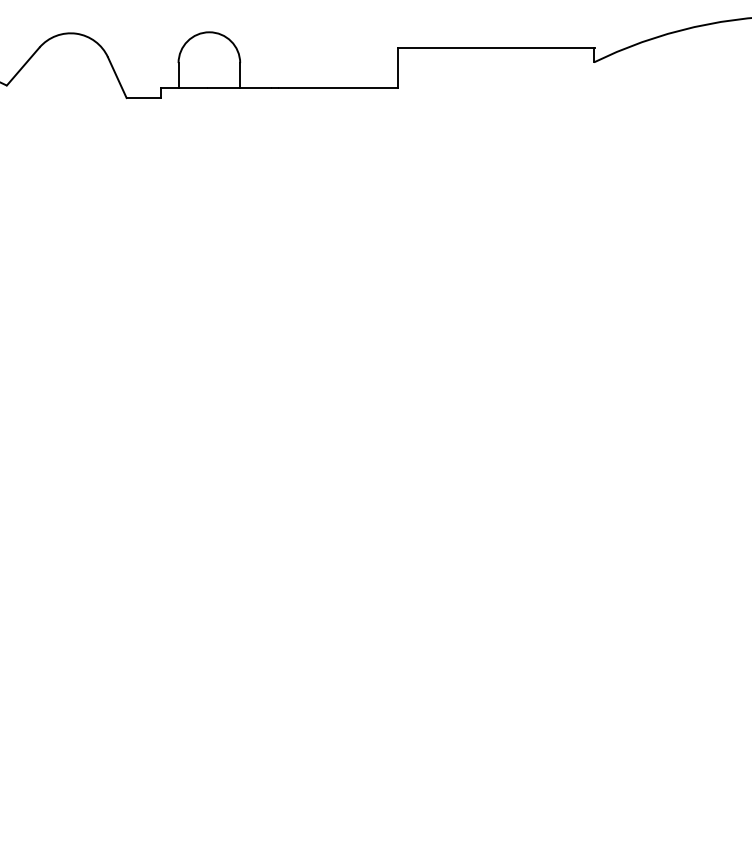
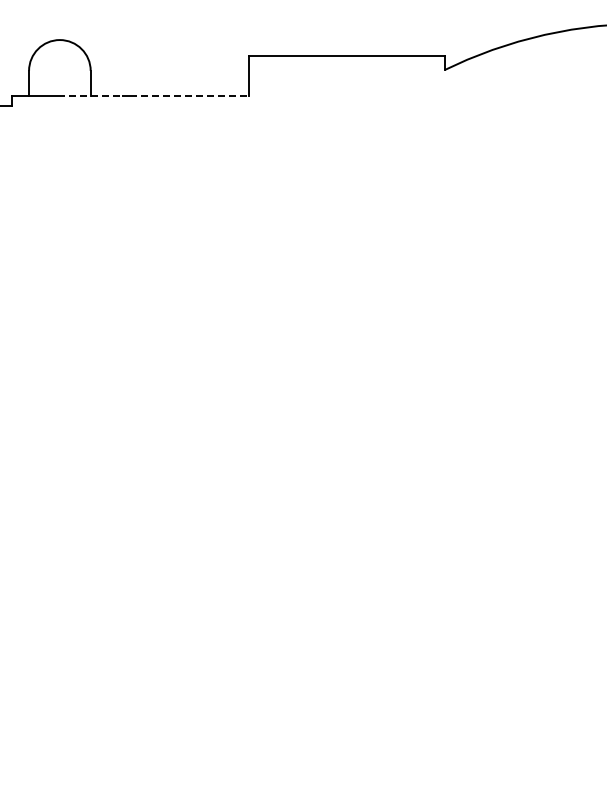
line: (239, 87) -> (90, 95), solid -> dashed
line: (338, 87) -> (189, 95), solid -> dashed

